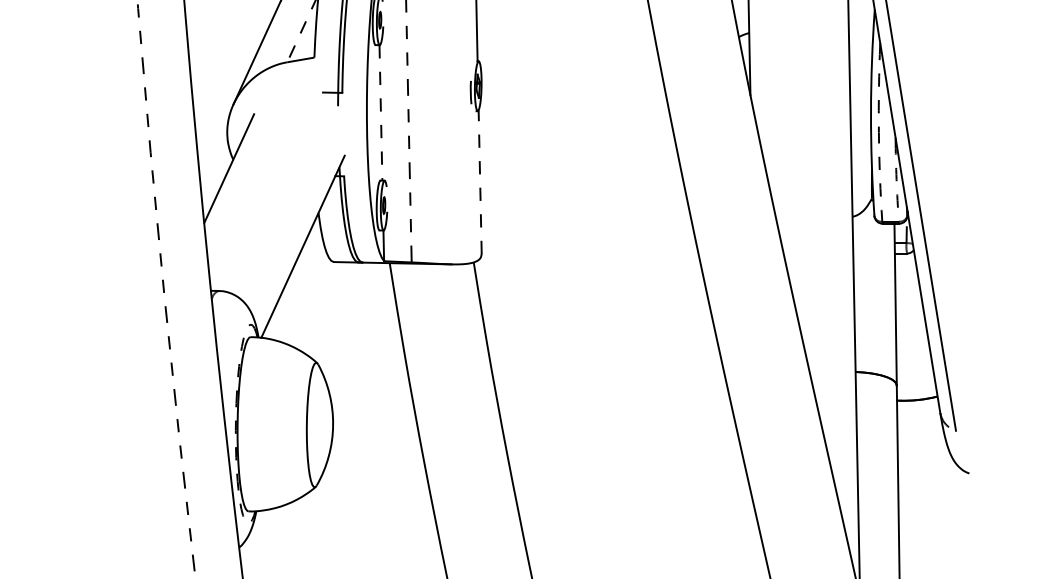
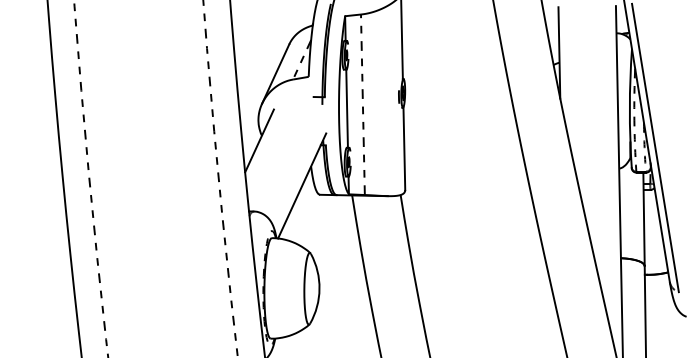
line: (381, 114) -> (347, 109), dashed -> solid
line: (480, 181) -> (404, 148), dashed -> solid

